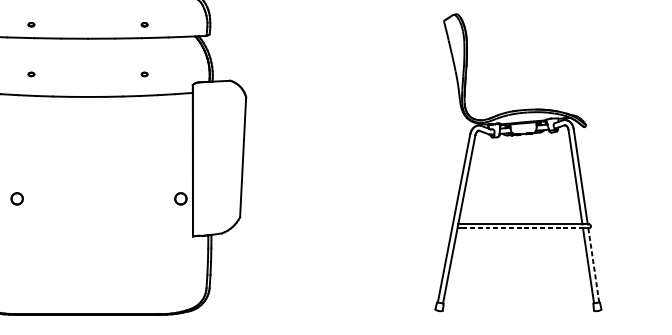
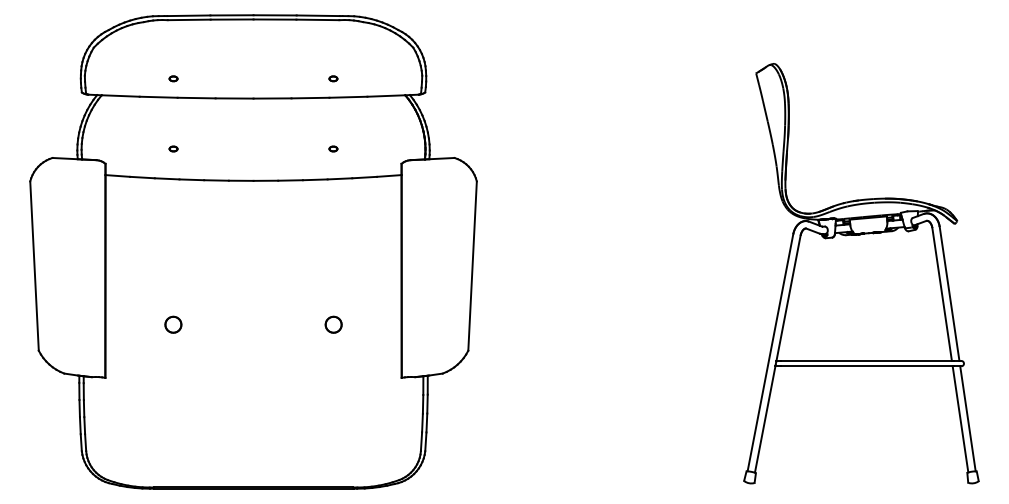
part: (17, 198) -> (173, 324), moved
part: (180, 198) -> (333, 324), moved
line: (522, 228) -> (867, 366), dashed -> solid
line: (594, 265) -> (968, 419), dashed -> solid

